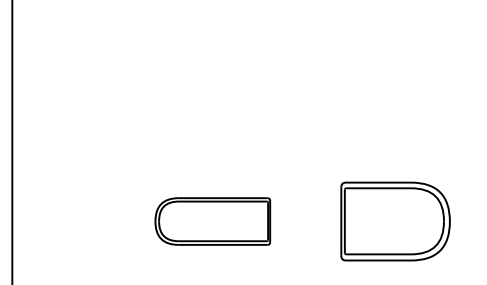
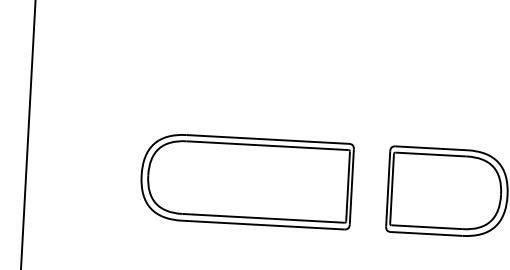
part: (212, 221) -> (246, 181), size x1.67

